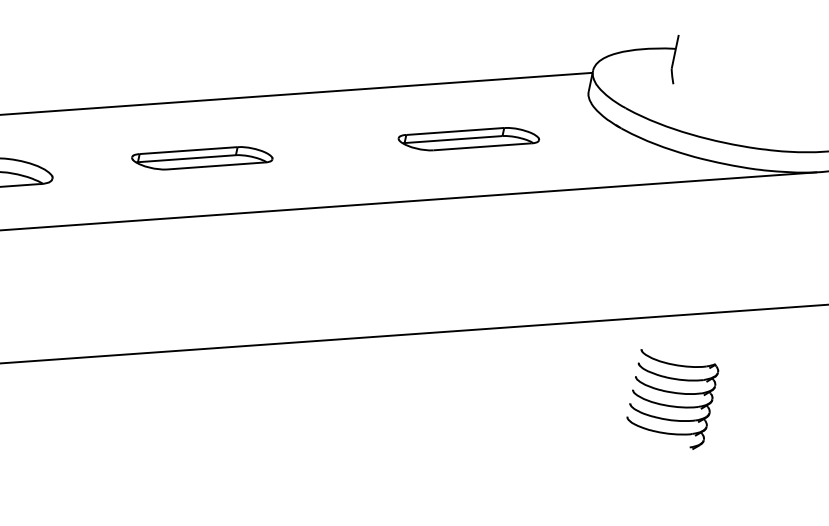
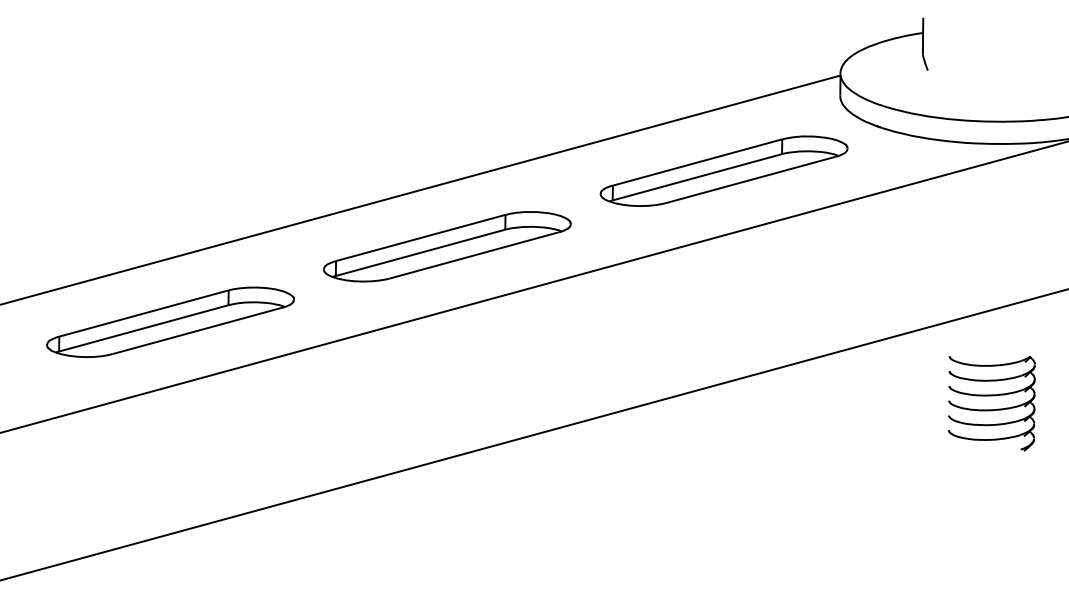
part: (468, 138) -> (723, 170), size x1.67
part: (202, 157) -> (447, 246), size x1.67

